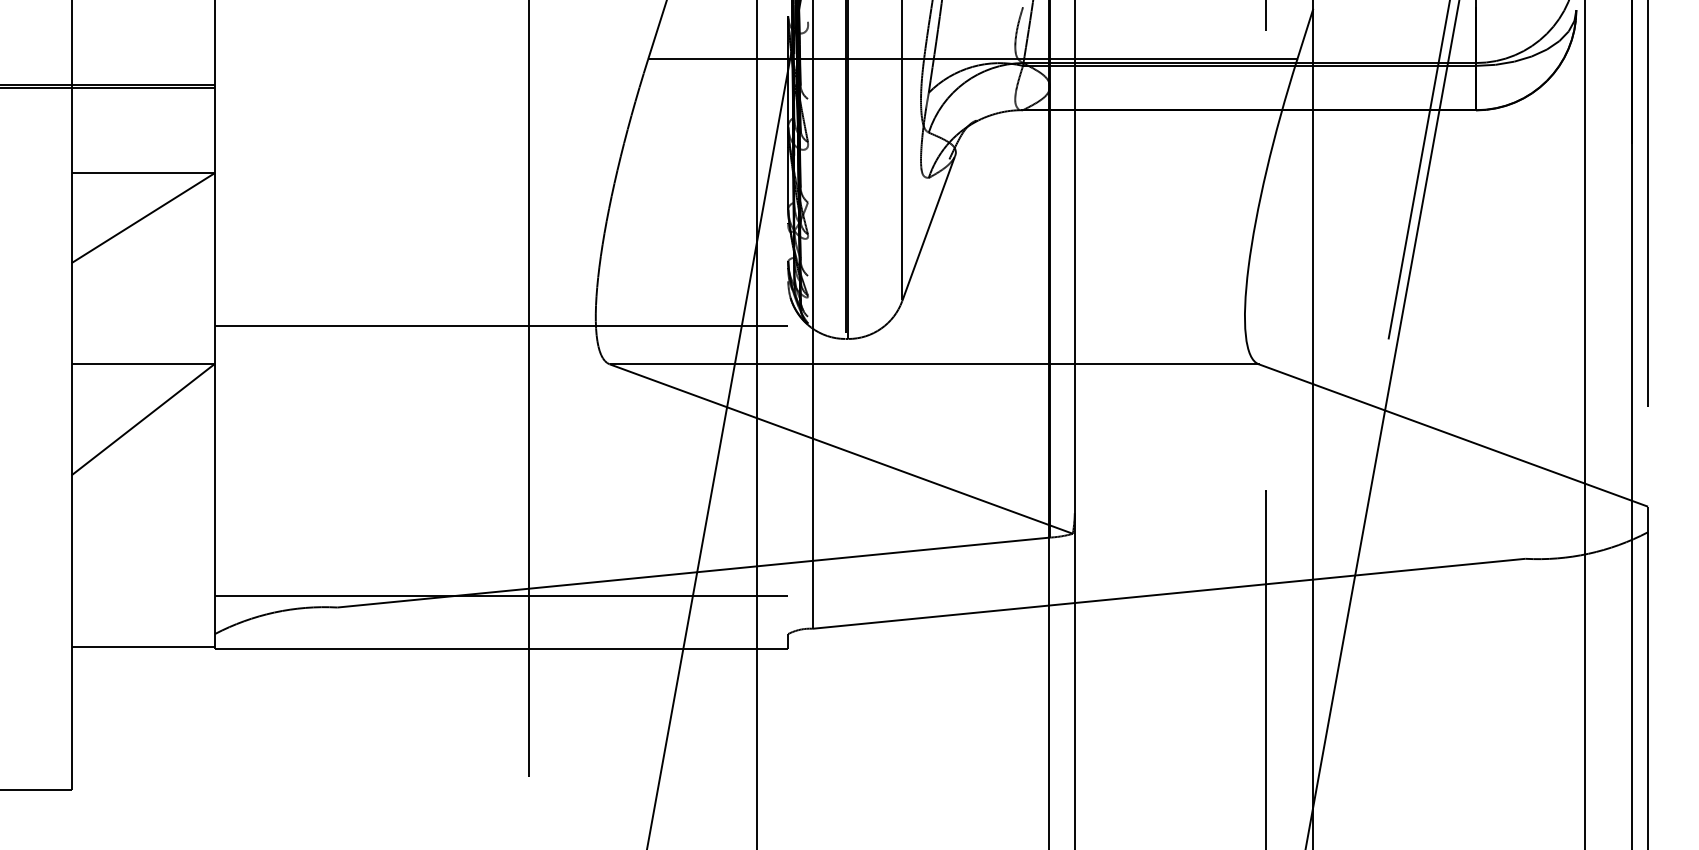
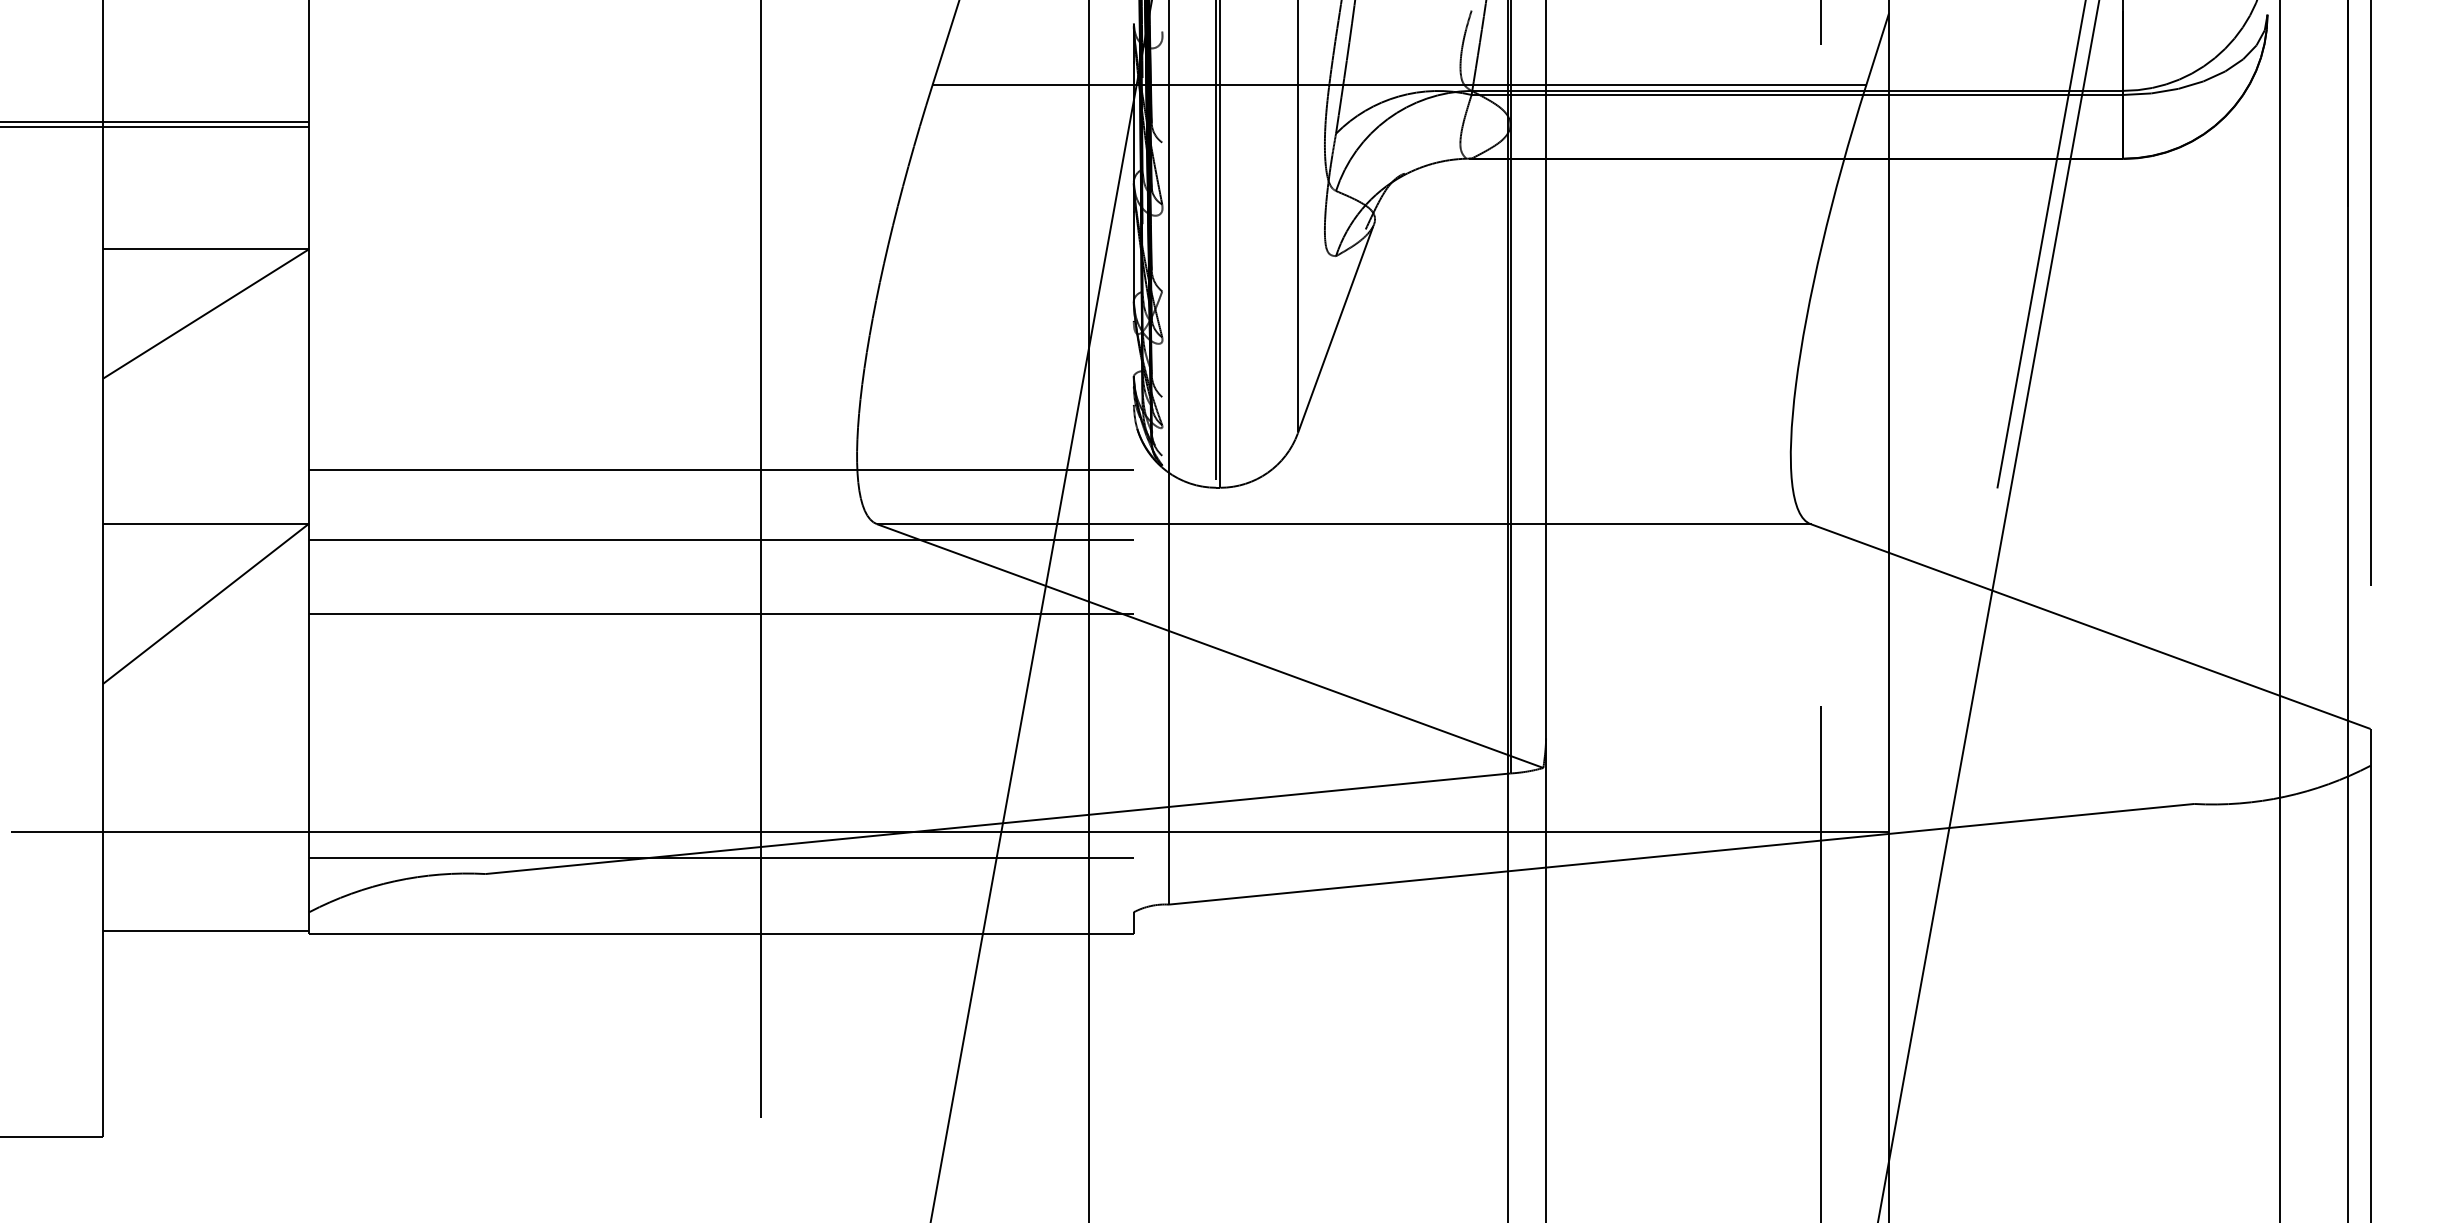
line: (501, 375) -> (721, 540), added
line: (501, 426) -> (721, 613), added
line: (660, 578) -> (950, 832), added

